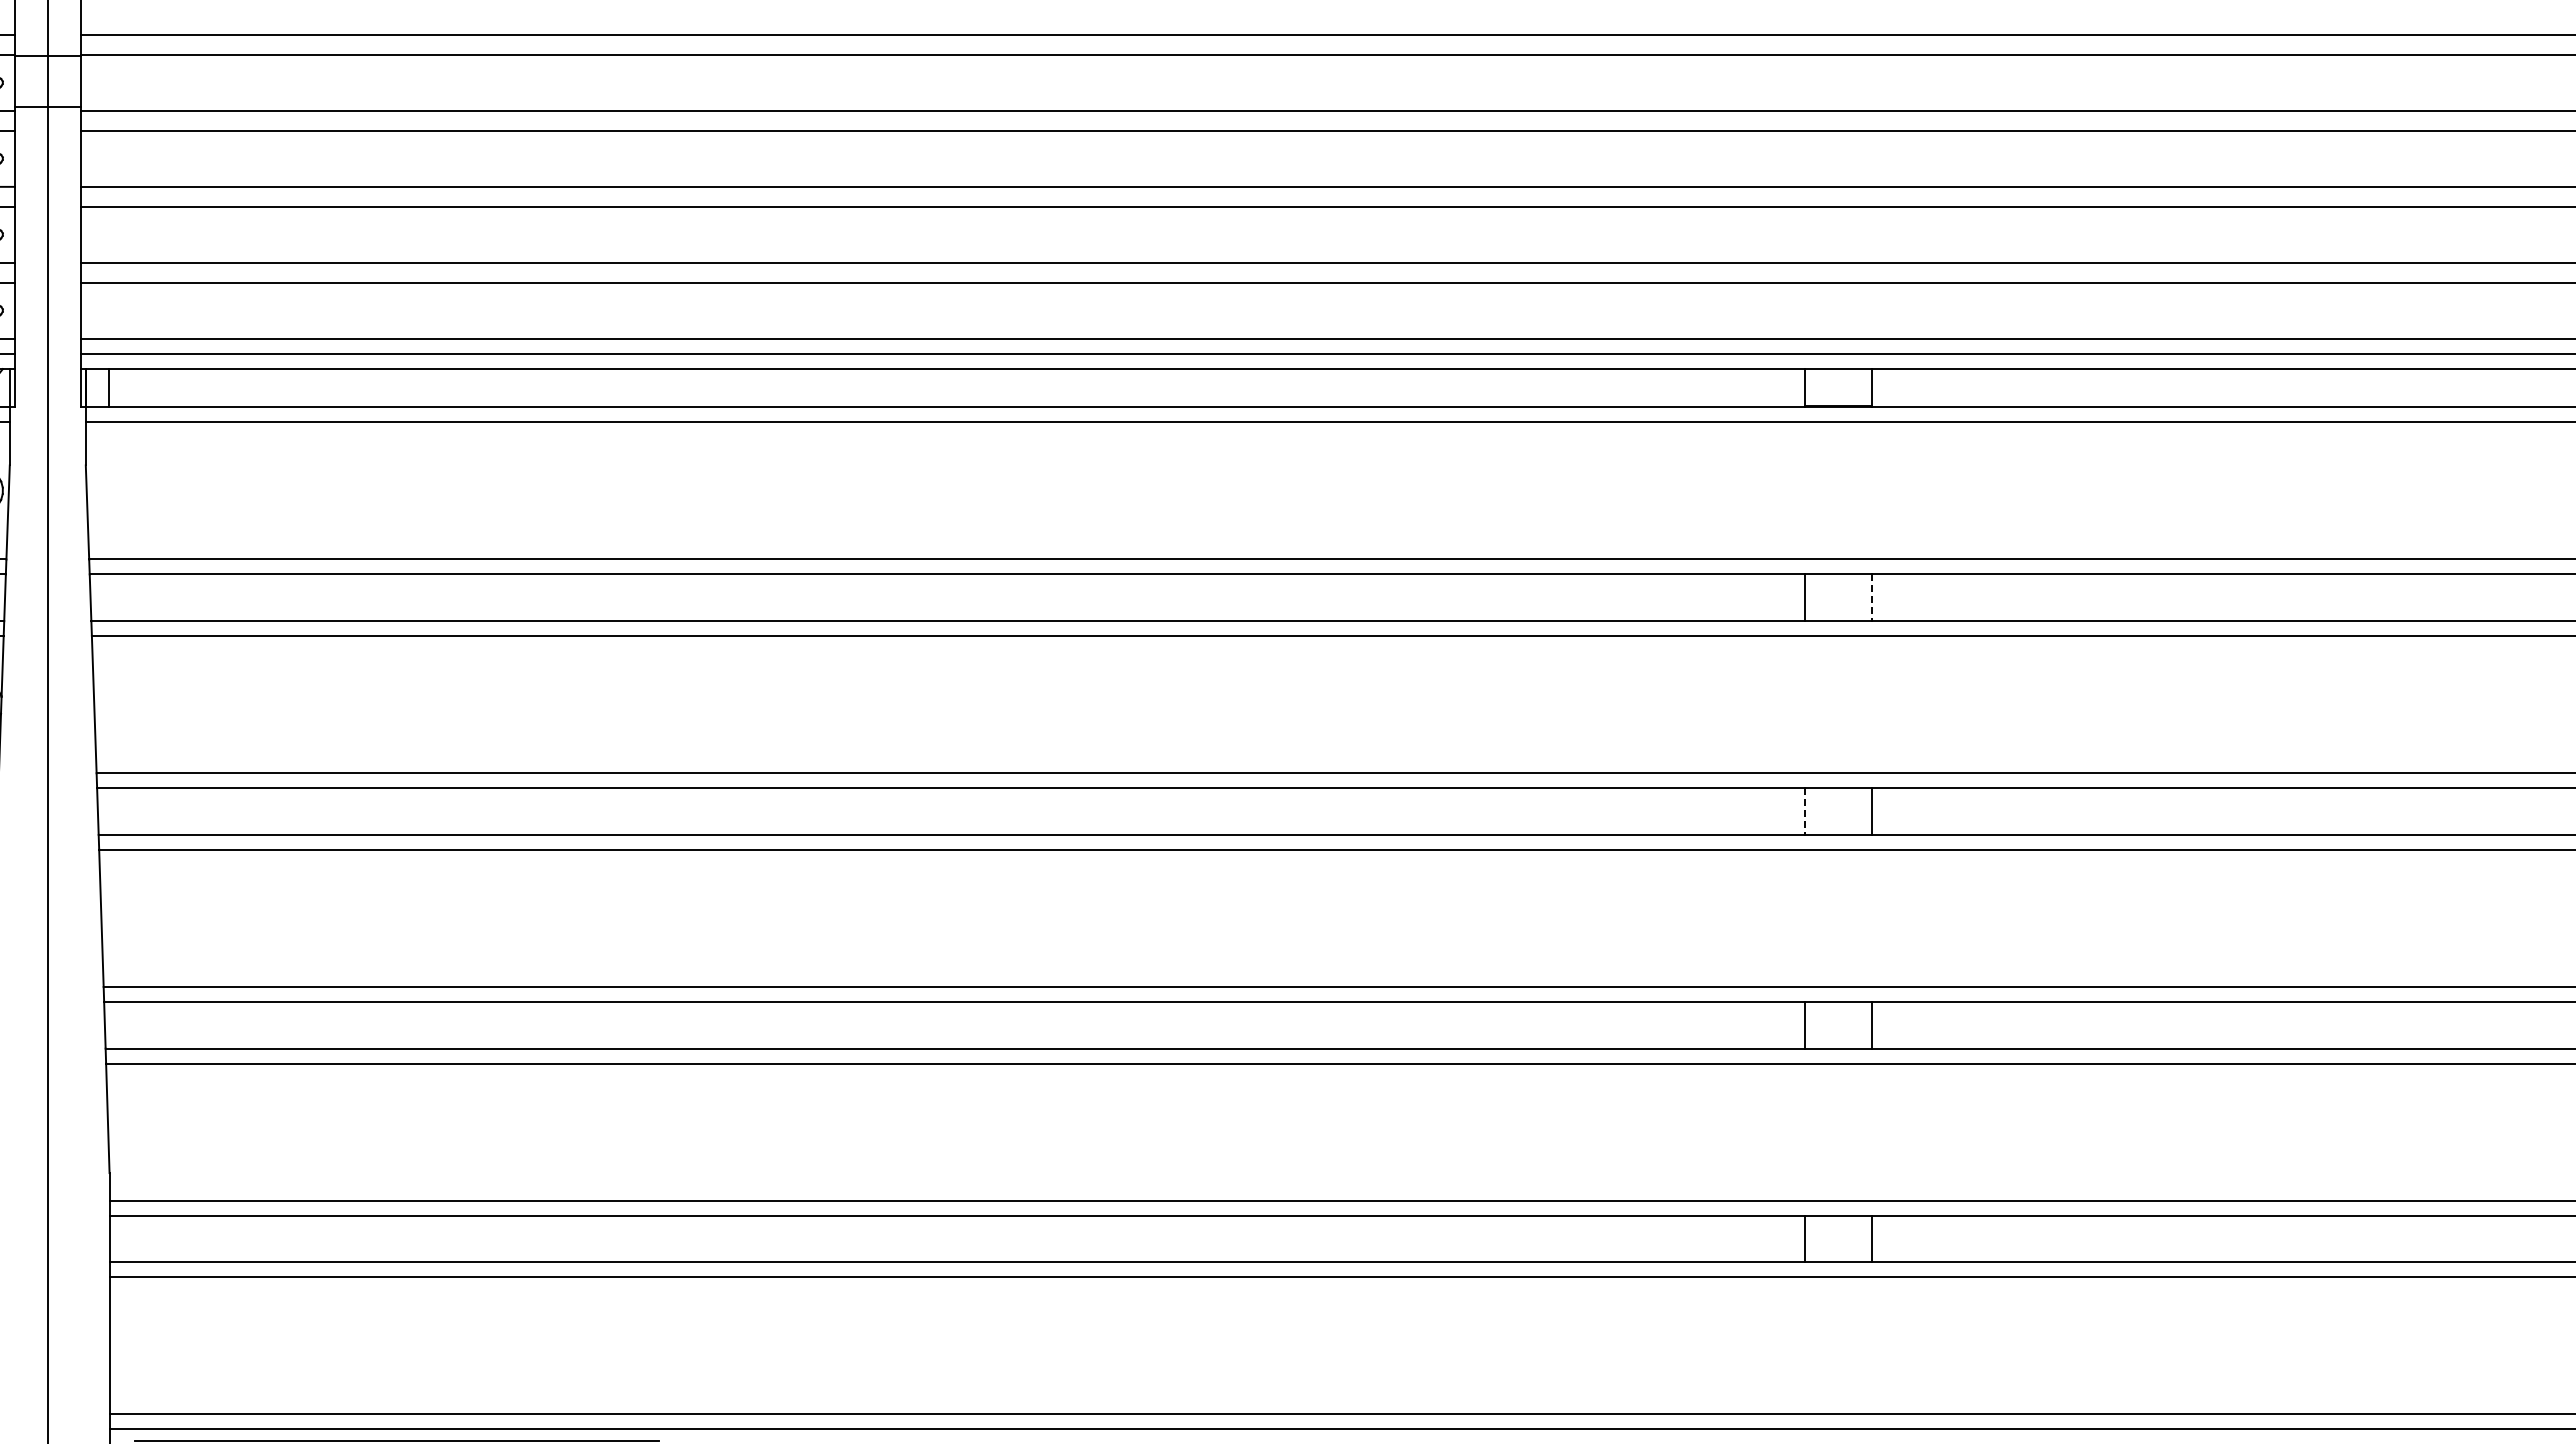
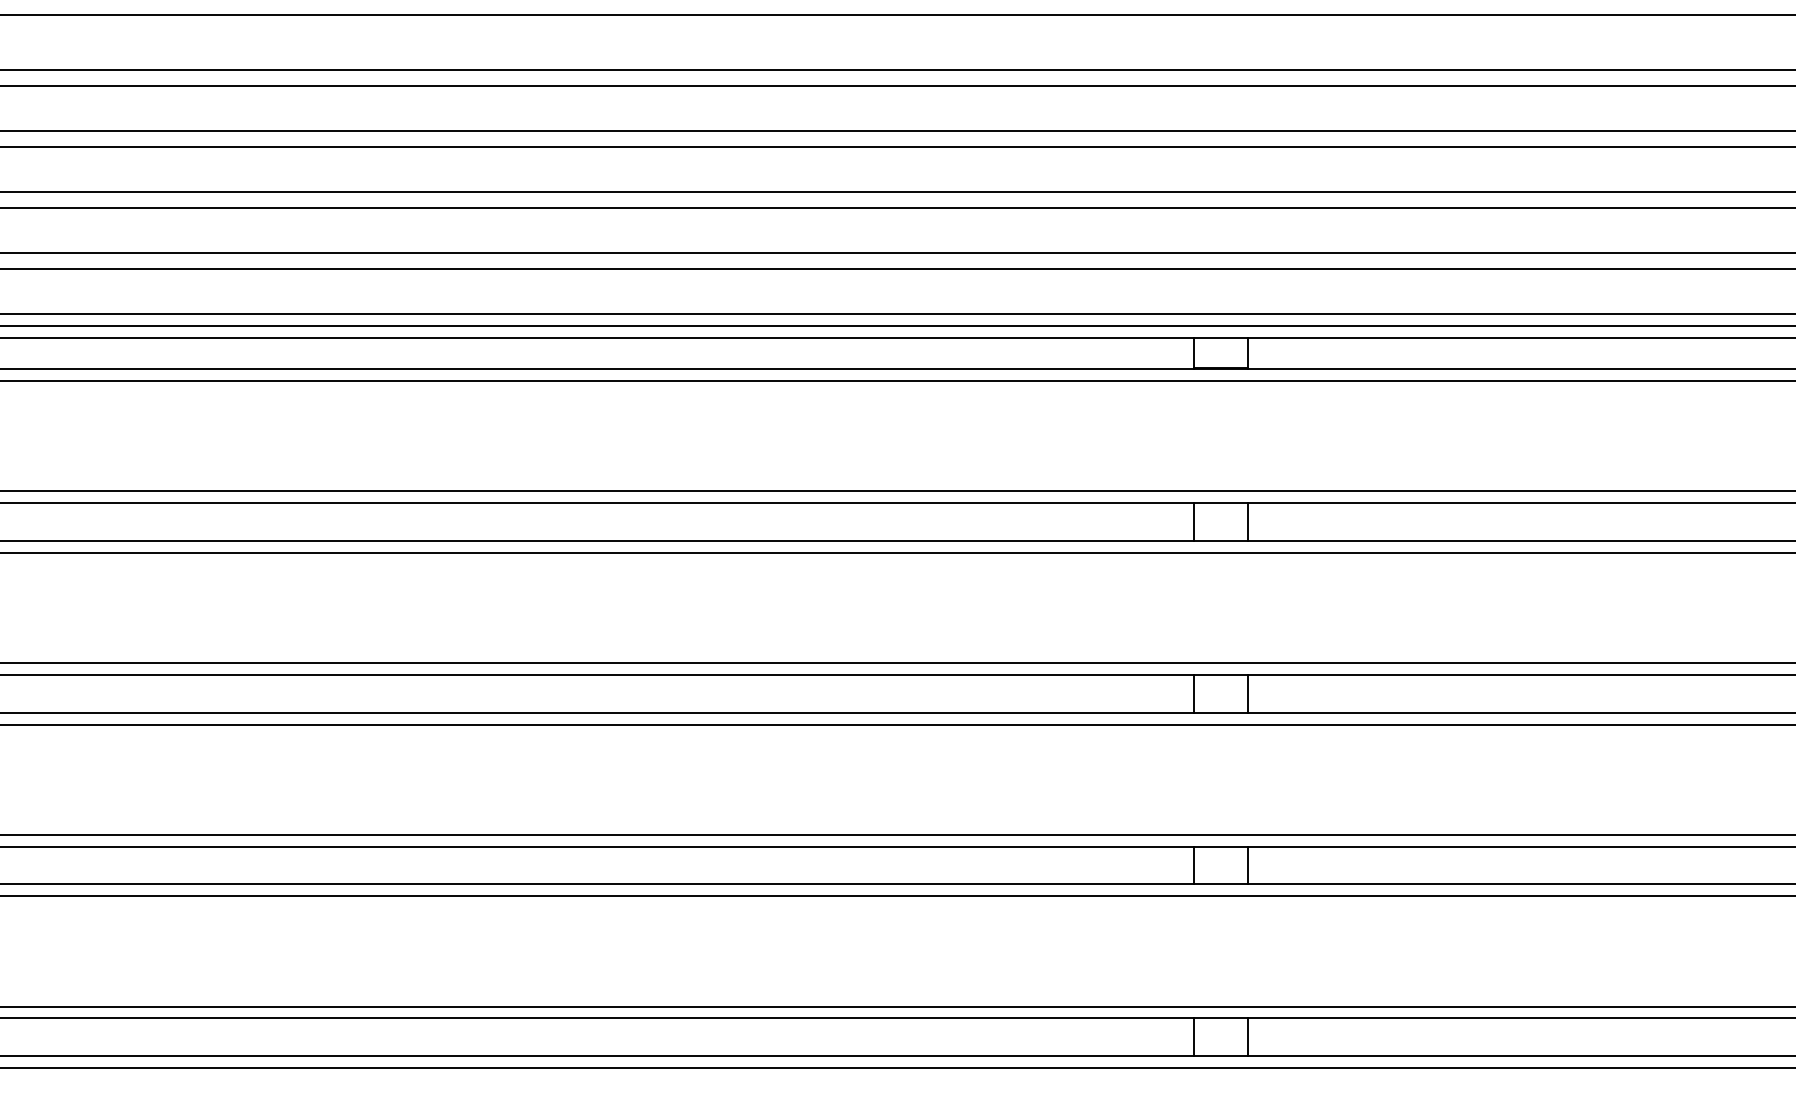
line: (1871, 598) -> (1247, 522), dashed -> solid
line: (1805, 812) -> (1194, 694), dashed -> solid

